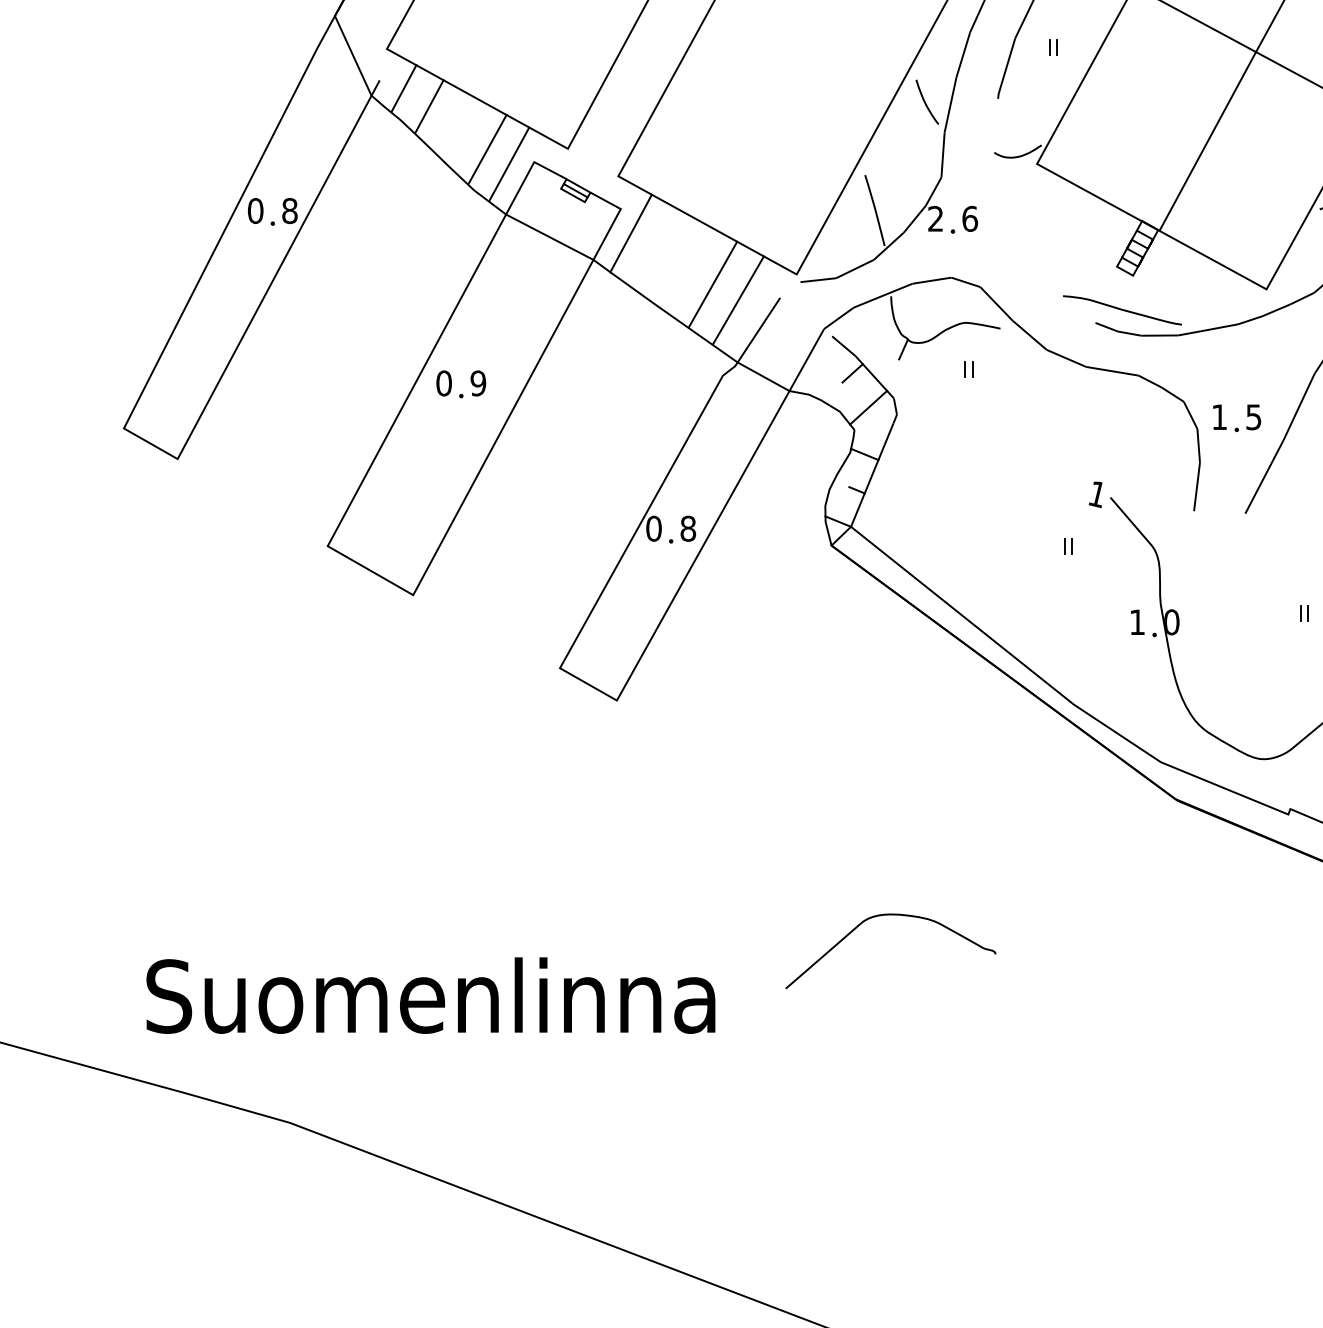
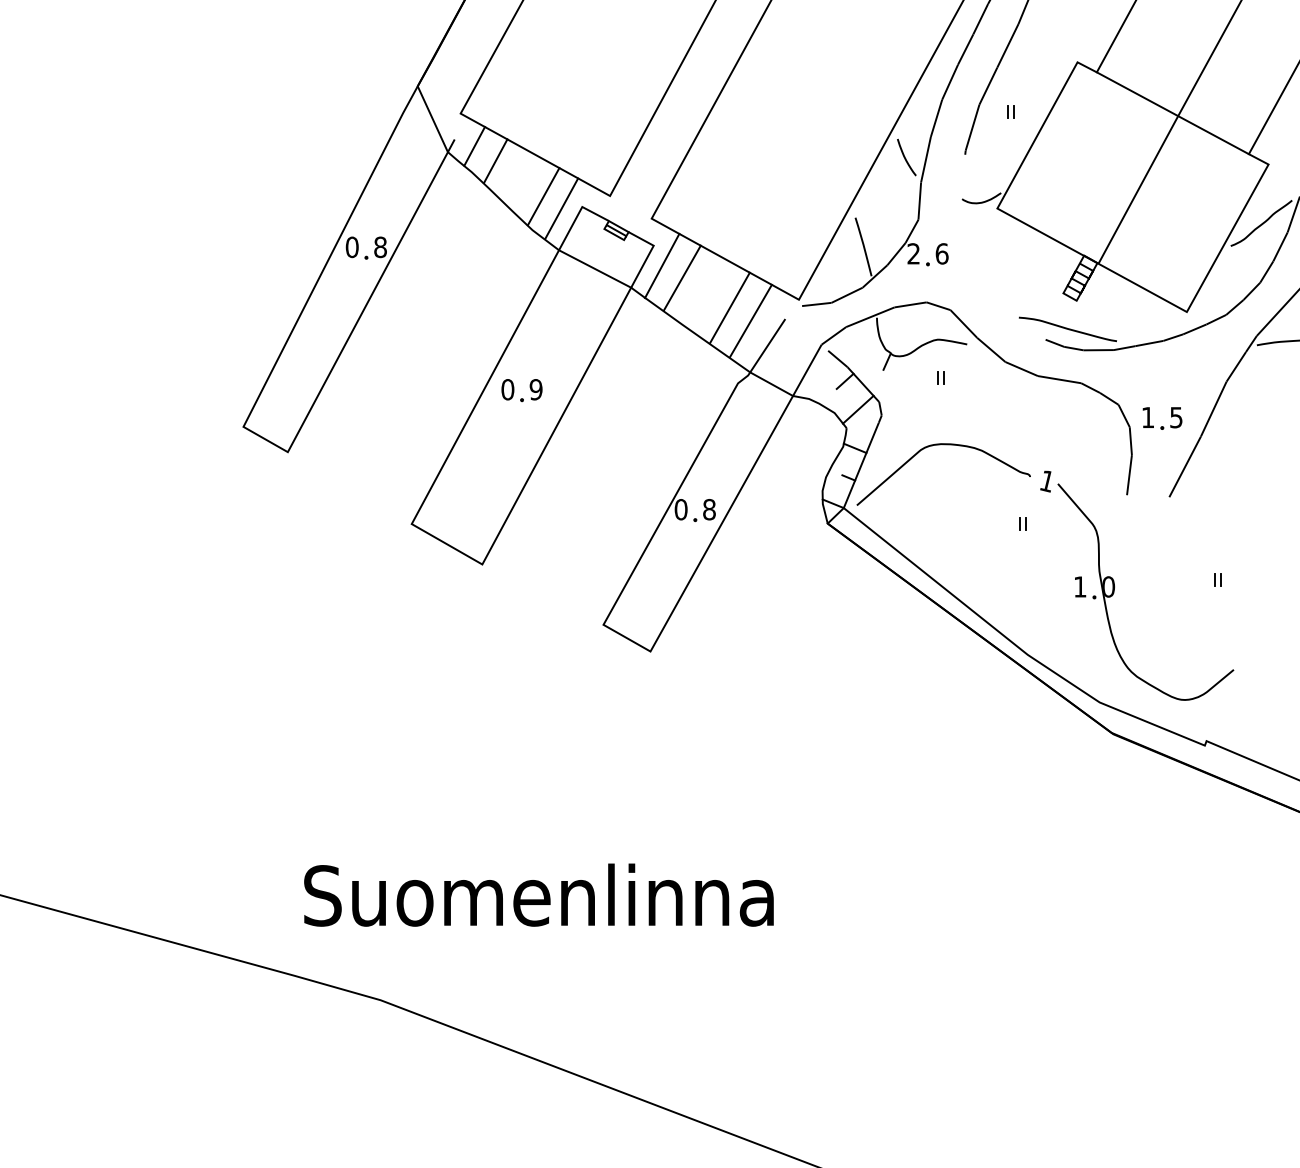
line: (654, 247) -> (681, 277), added
curve: (890, 916) -> (943, 445), moved
text: (430, 994) -> (538, 894), moved

